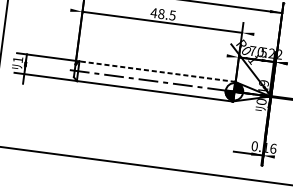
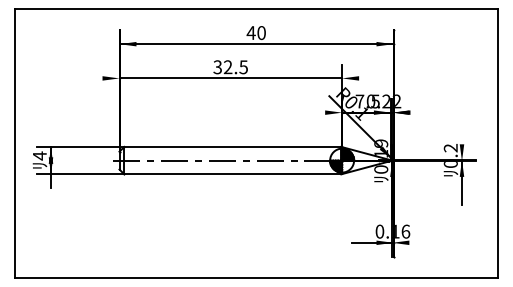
text: (157, 13) -> (222, 67), 48.5 -> 32.5
text: (17, 59) -> (39, 155), 1 -> 4
line: (157, 71) -> (233, 146), dashed -> solid

